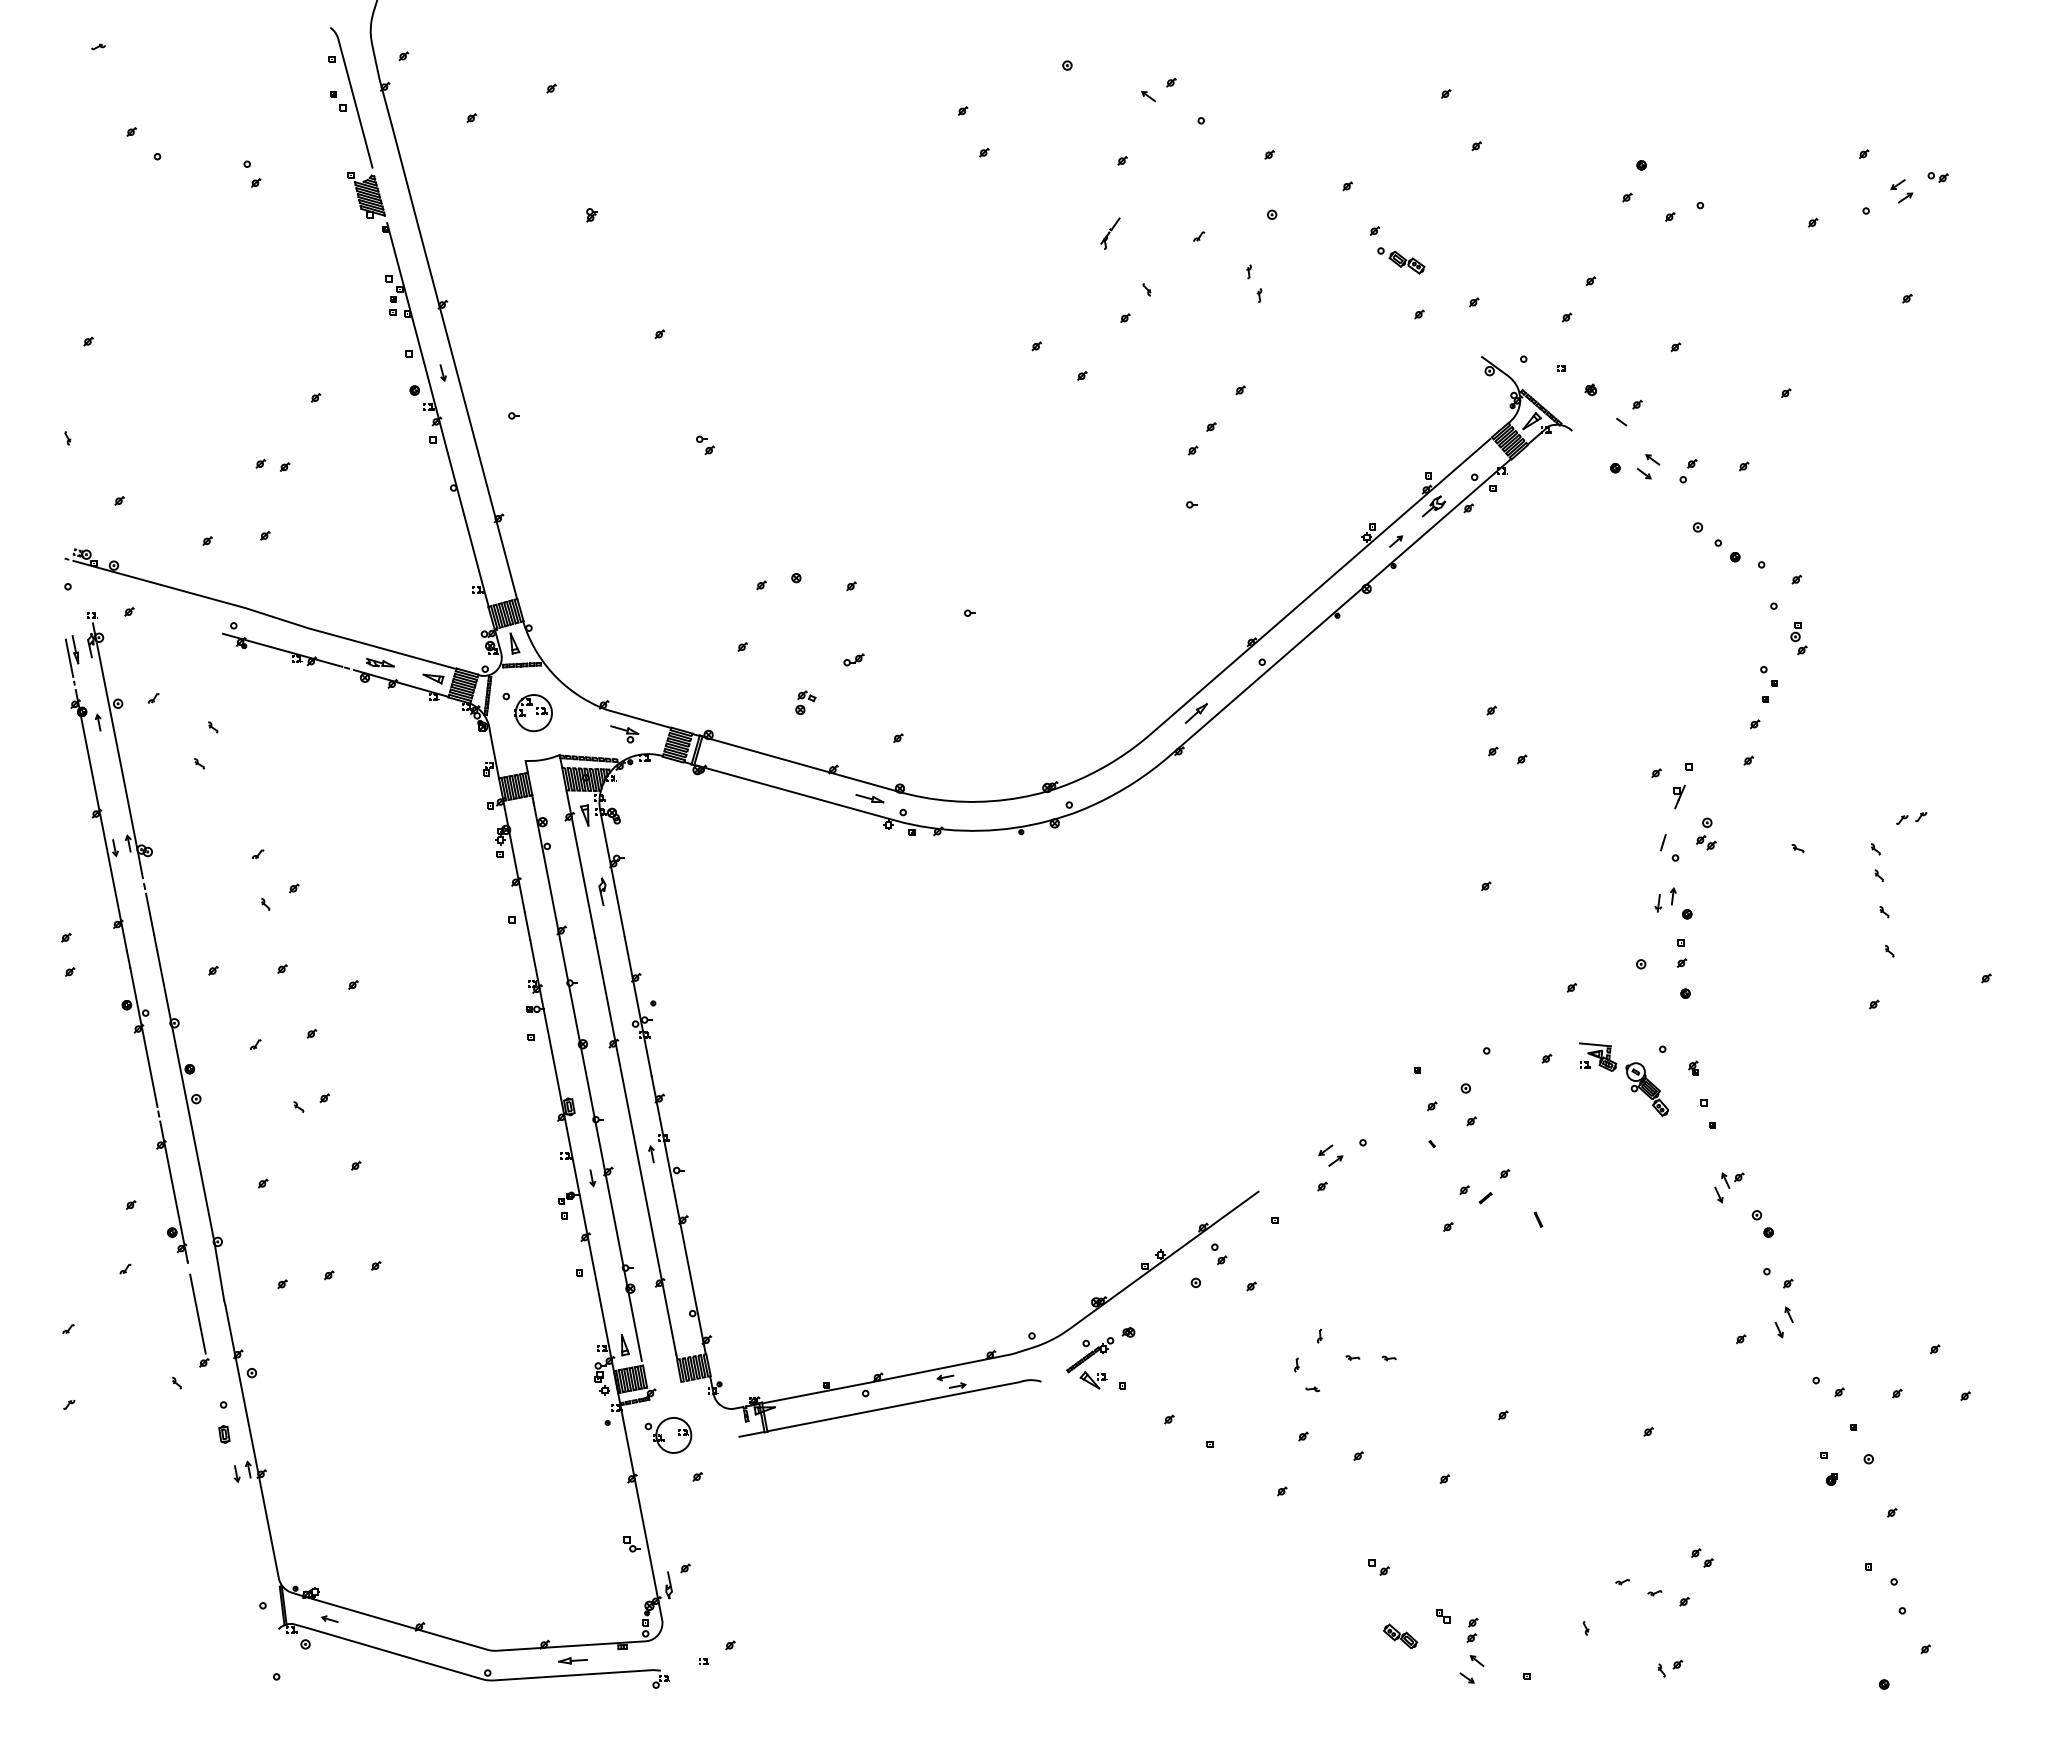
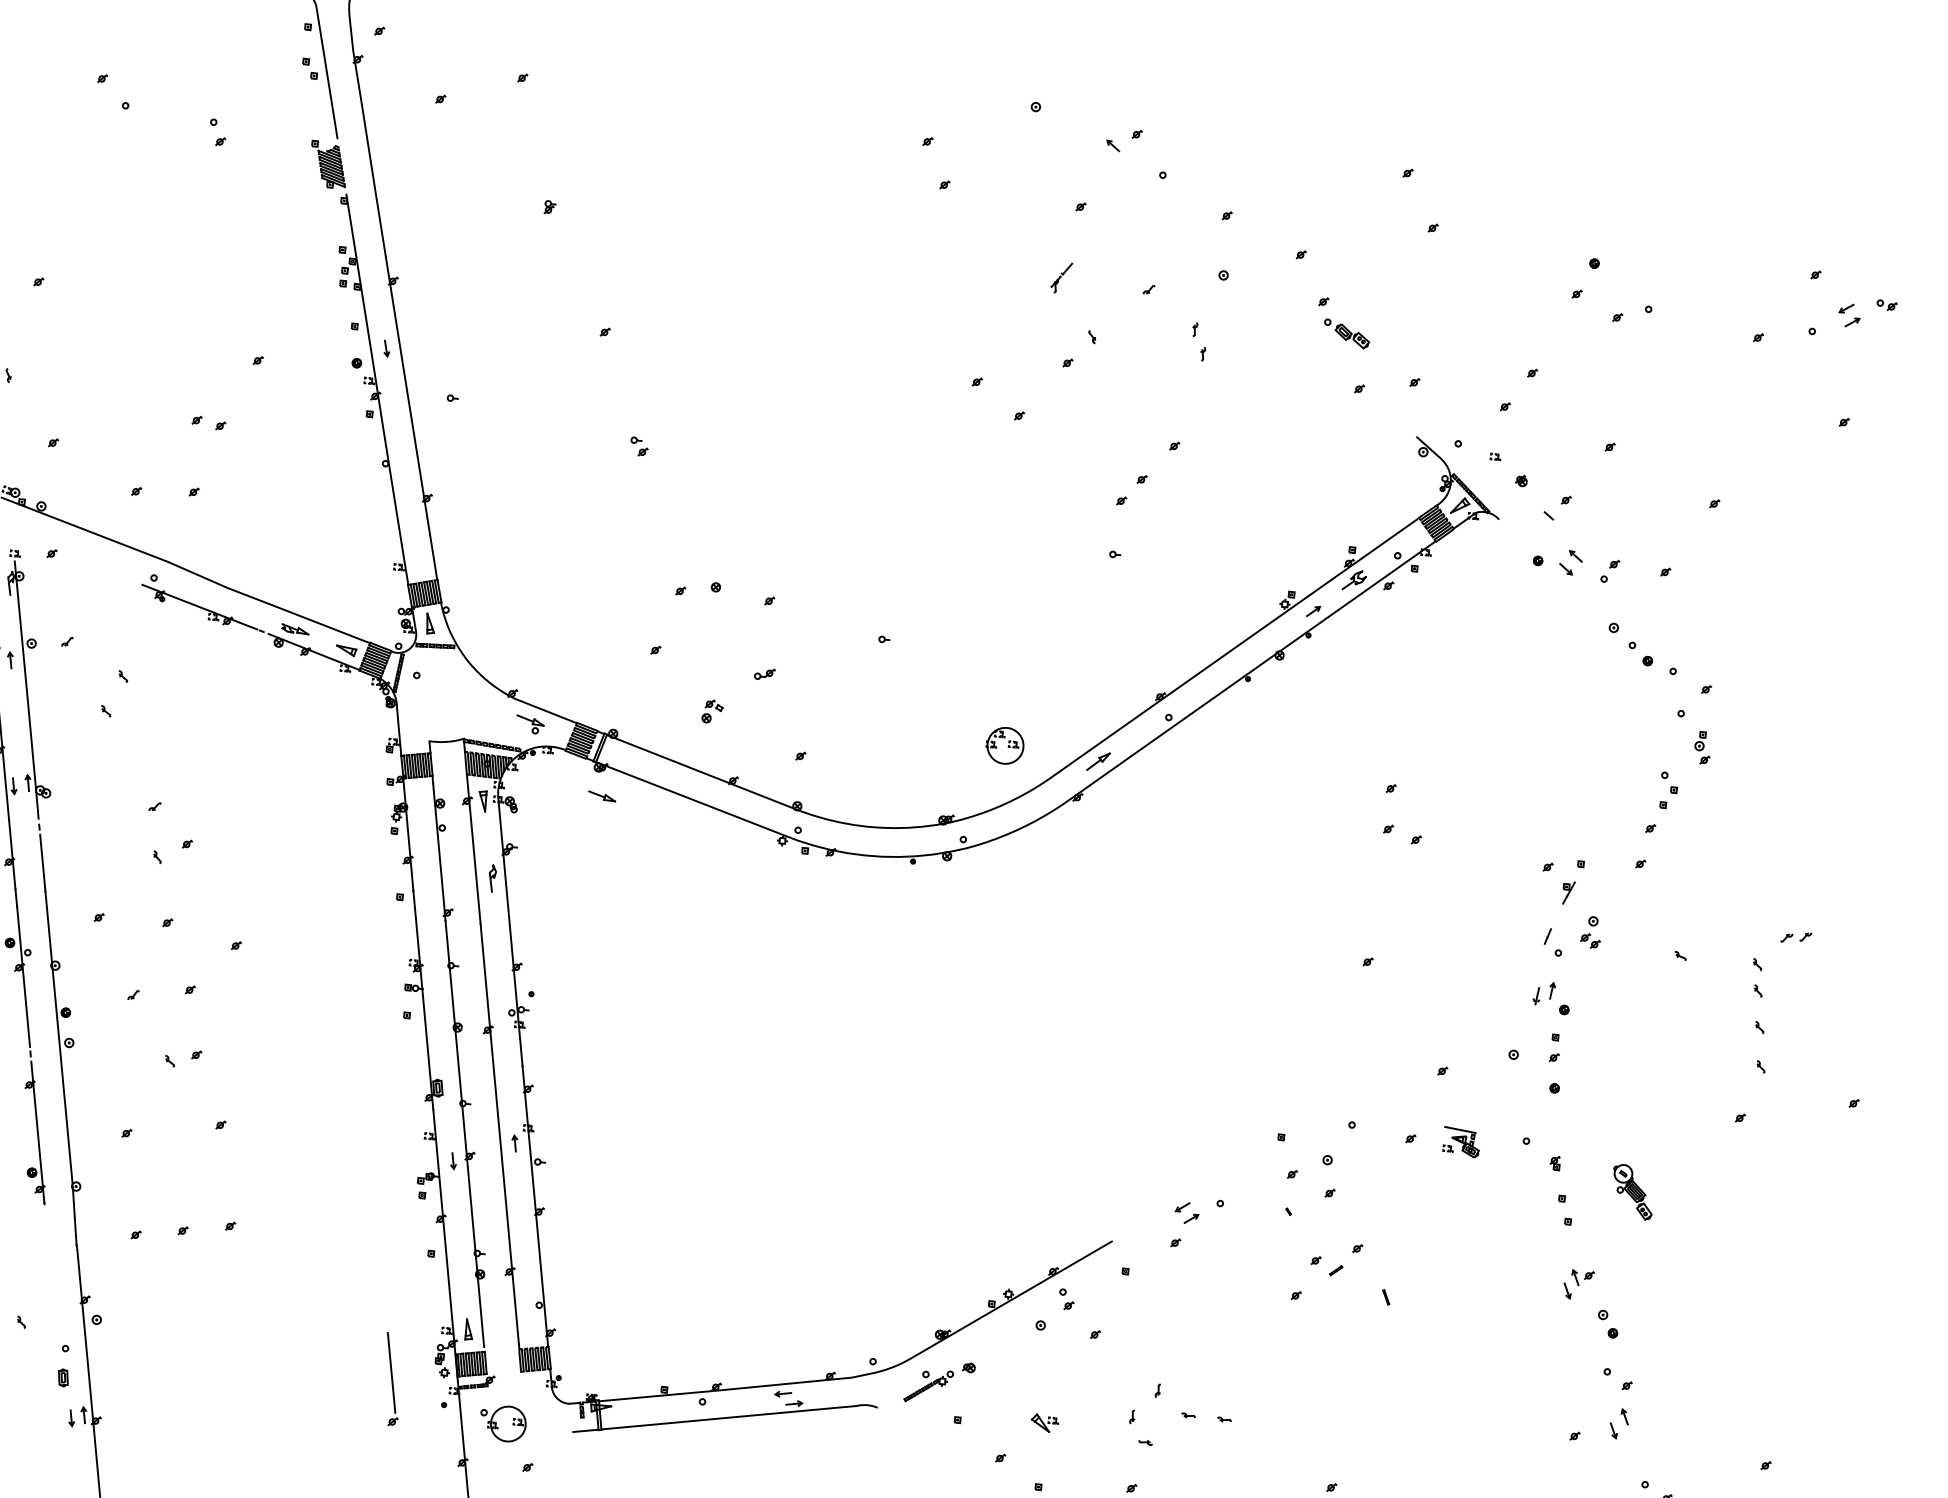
part: (533, 713) -> (1005, 746), moved
part: (869, 798) -> (601, 796), moved
part: (1647, 1089) -> (1633, 1192), moved
part: (199, 1320) -> (392, 1379), moved
part: (1093, 1380) -> (1044, 1423), moved

